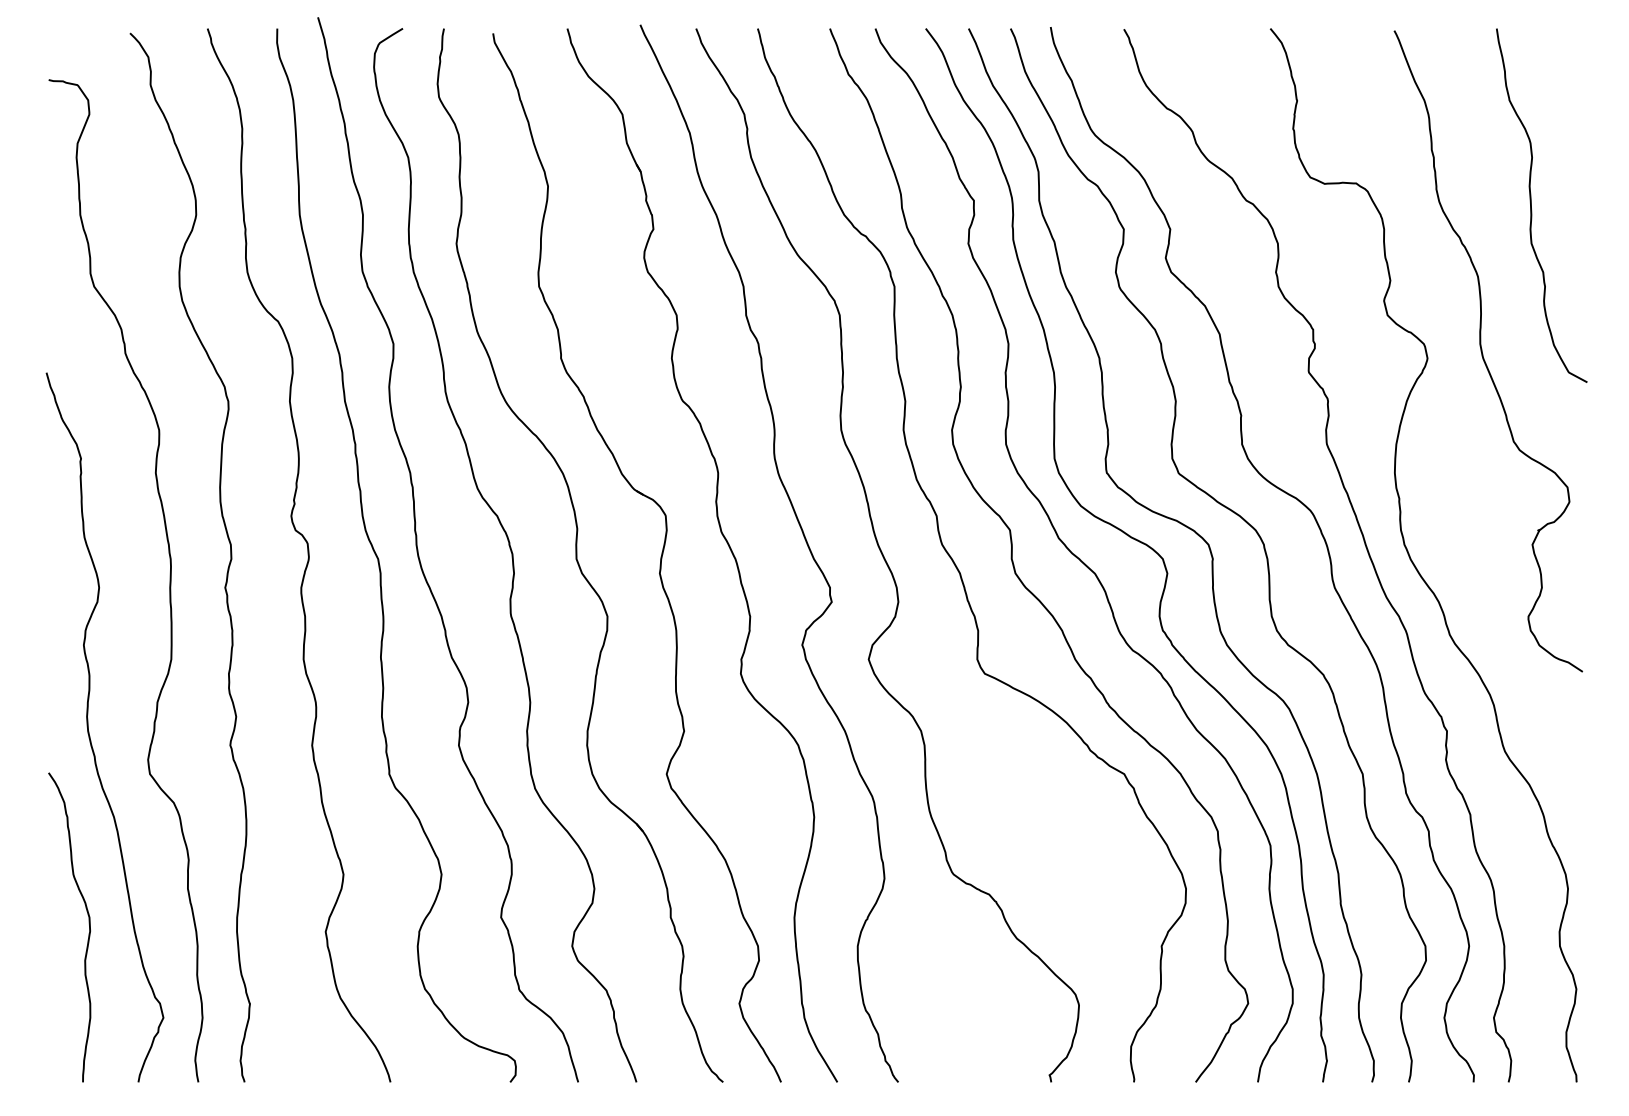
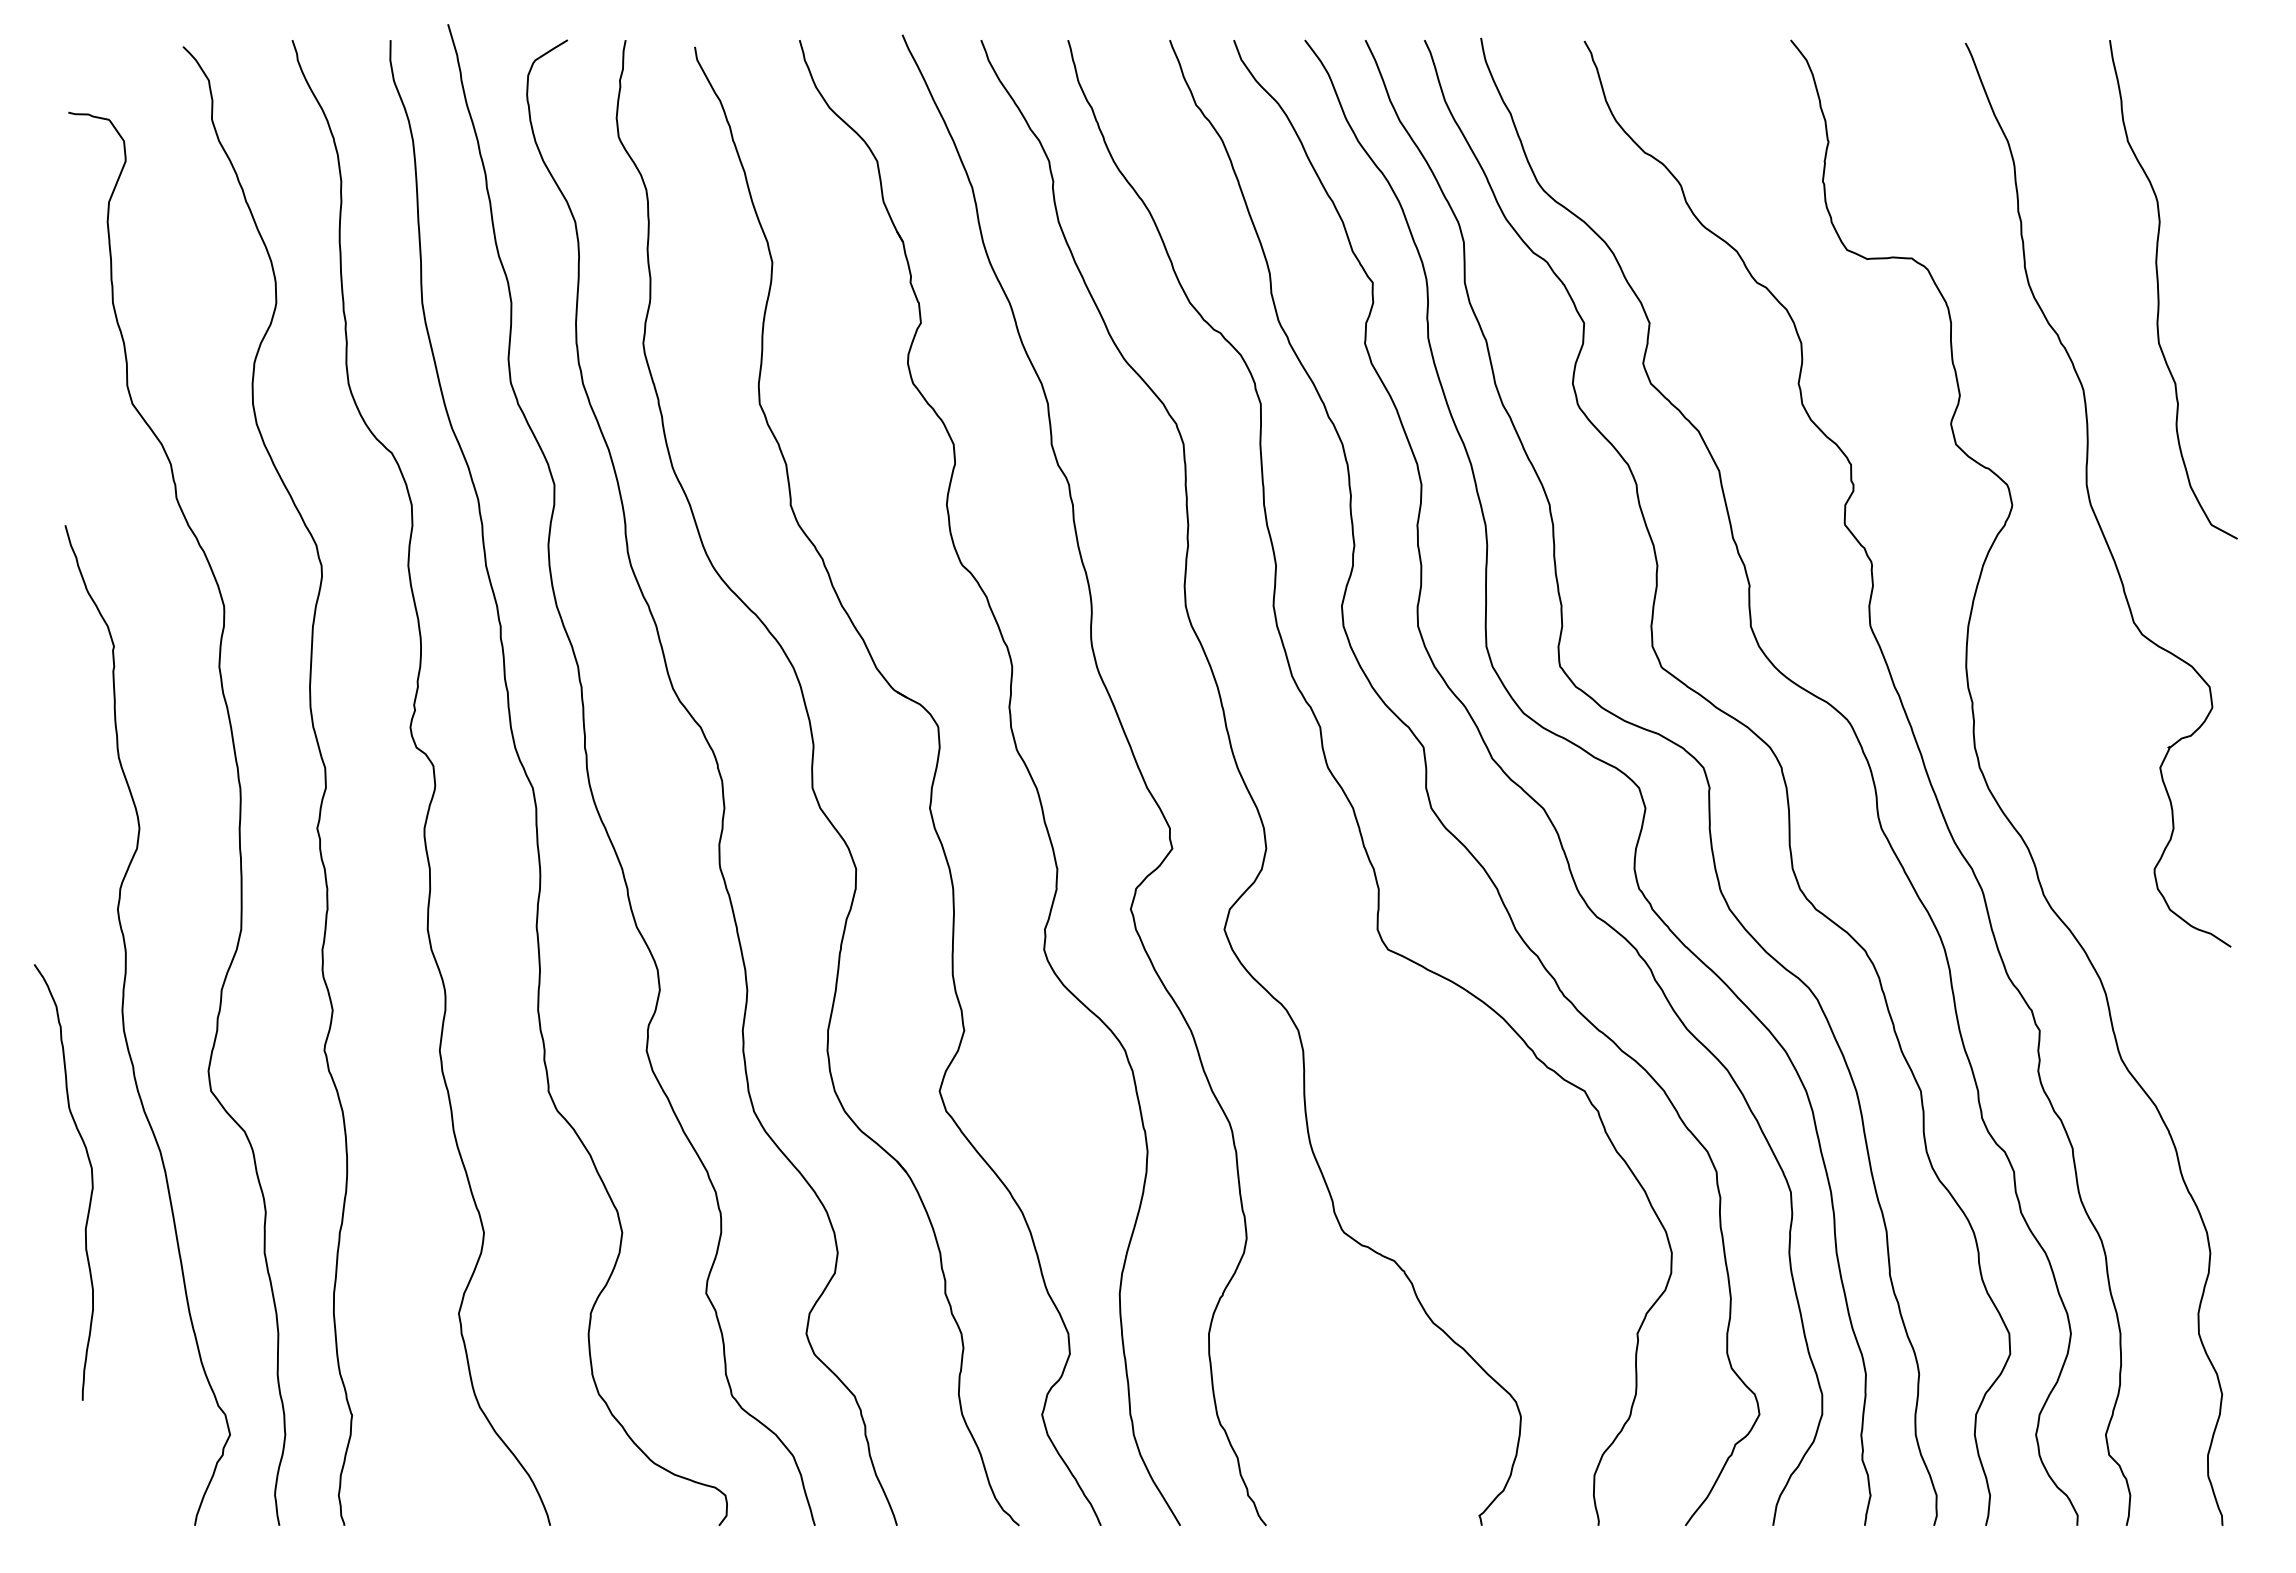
curve: (89, 927) -> (91, 1182), moved

